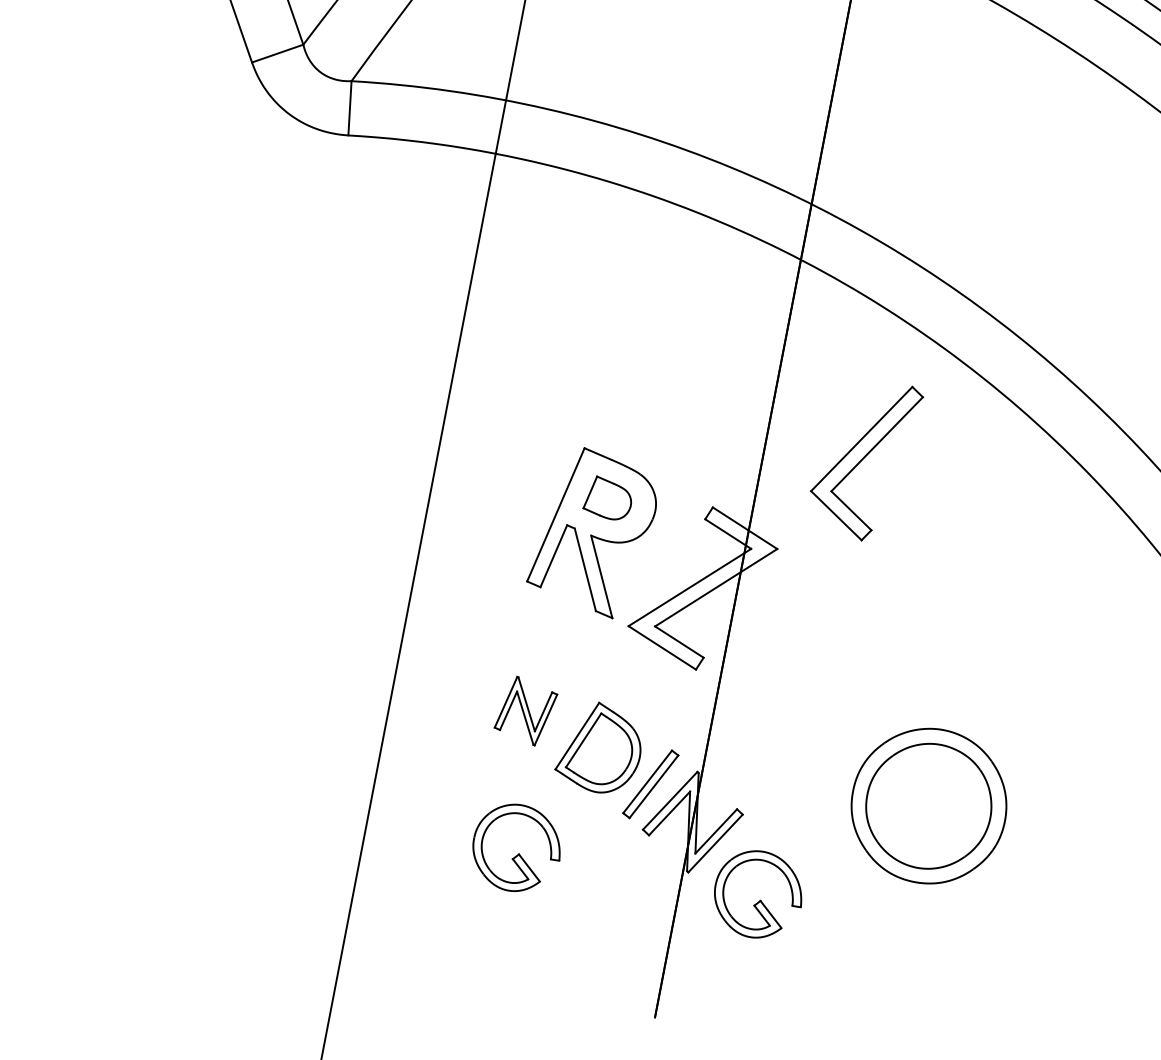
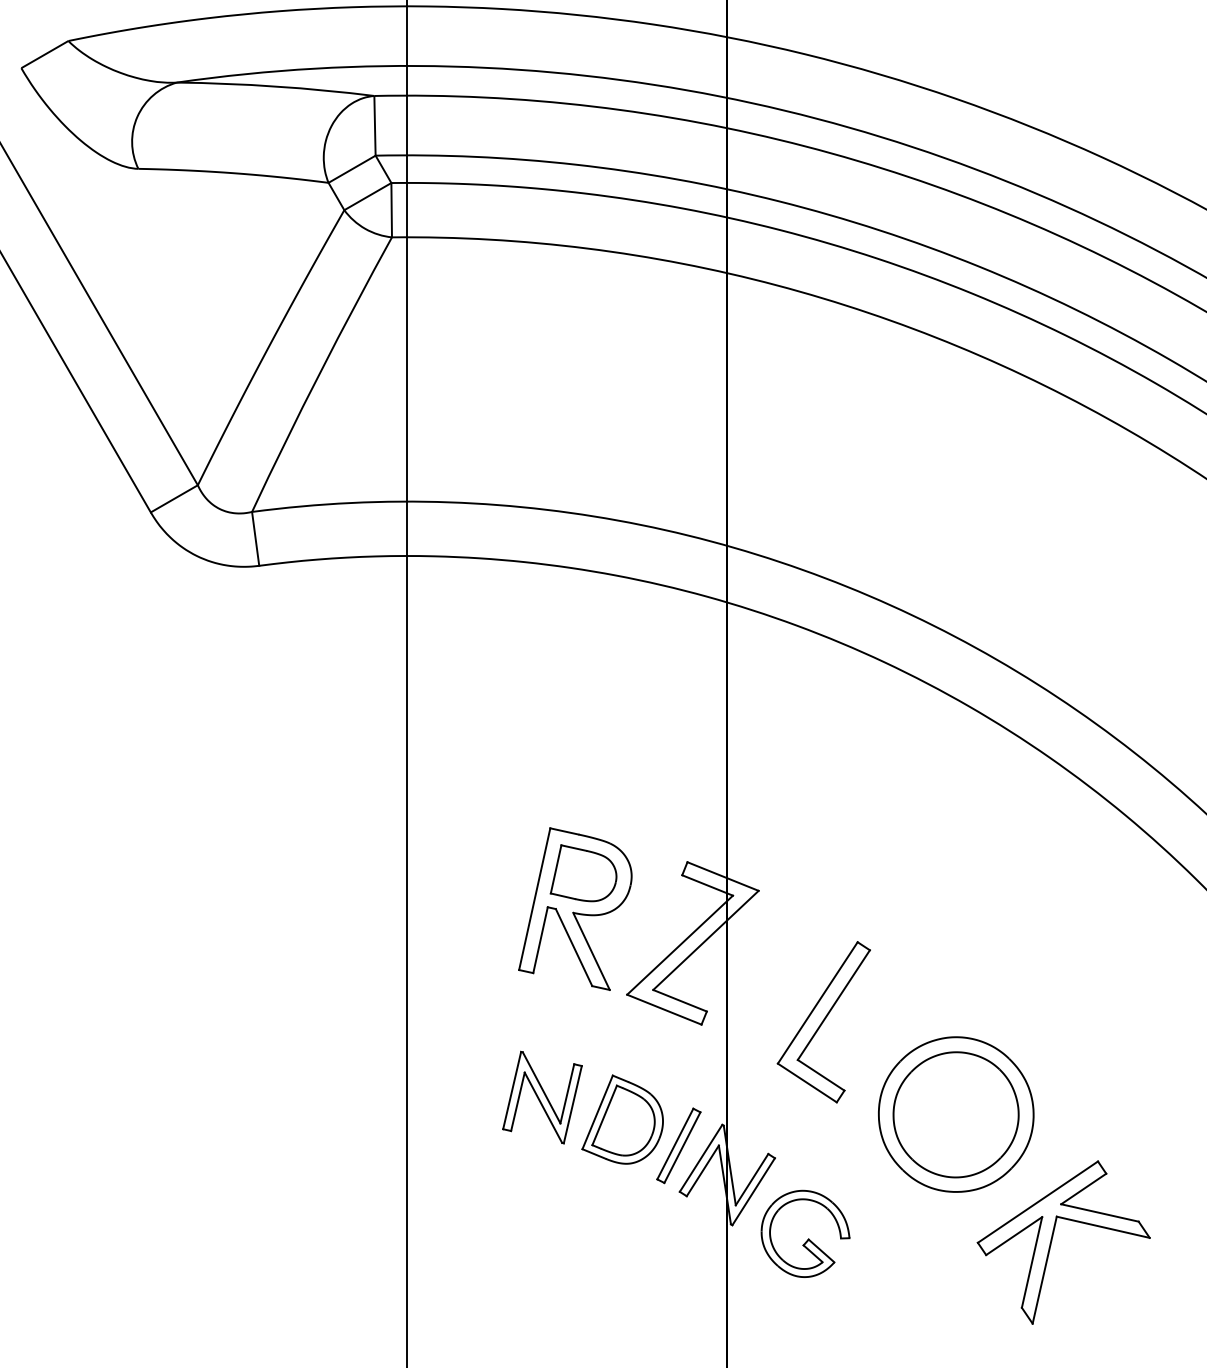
part: (863, 459) -> (823, 1022), moved
part: (608, 498) -> (583, 873), size x1.43
part: (526, 711) -> (542, 1097), size x1.43
part: (516, 847) -> (559, 1233), removed
part: (999, 948) -> (1052, 1241), added

